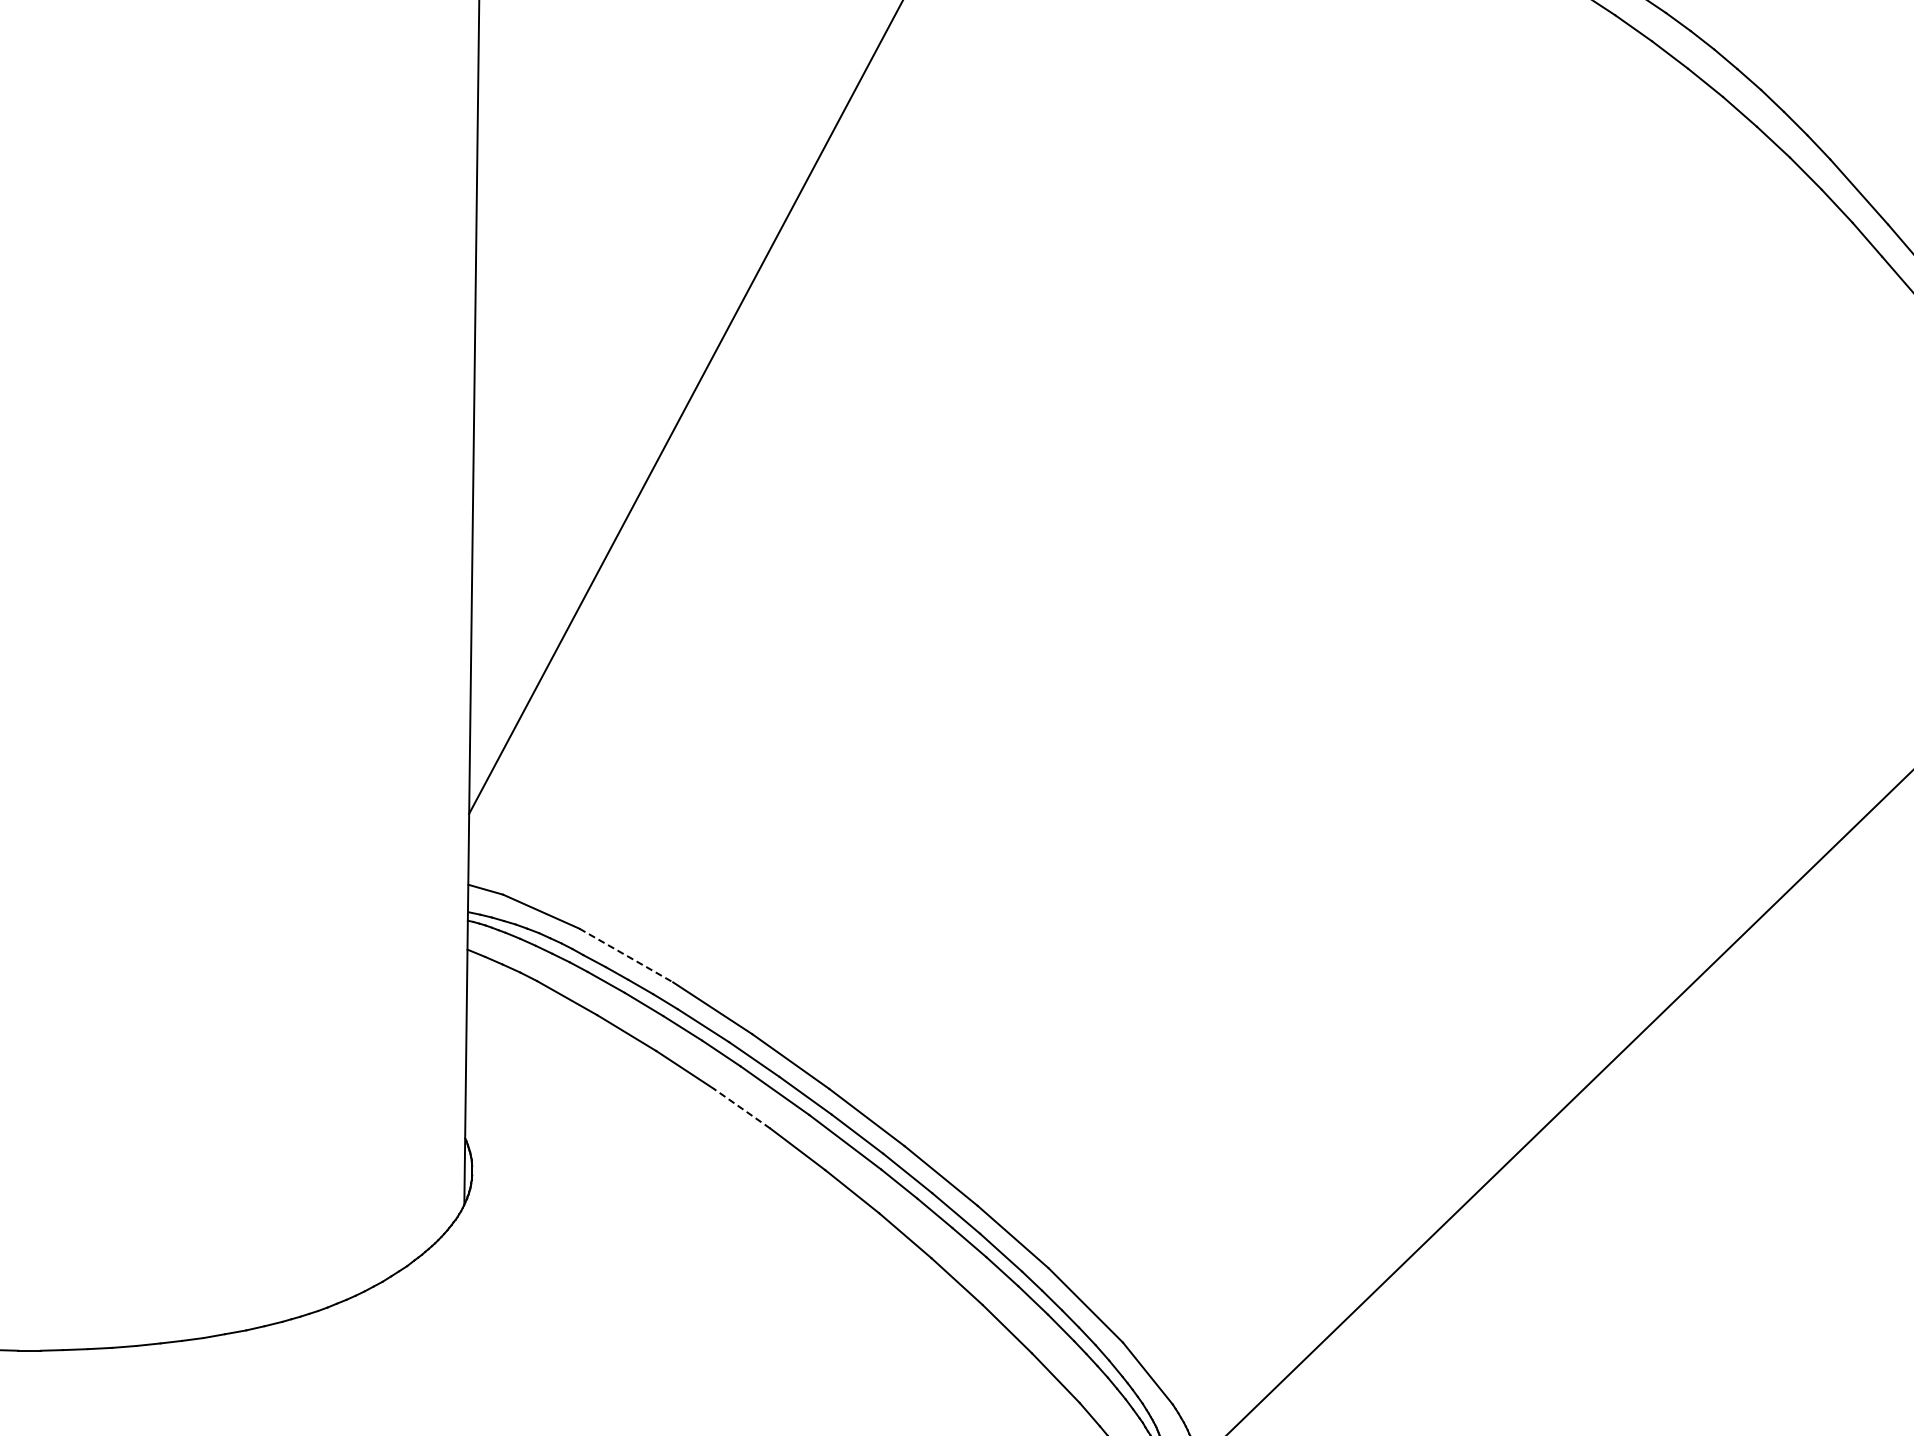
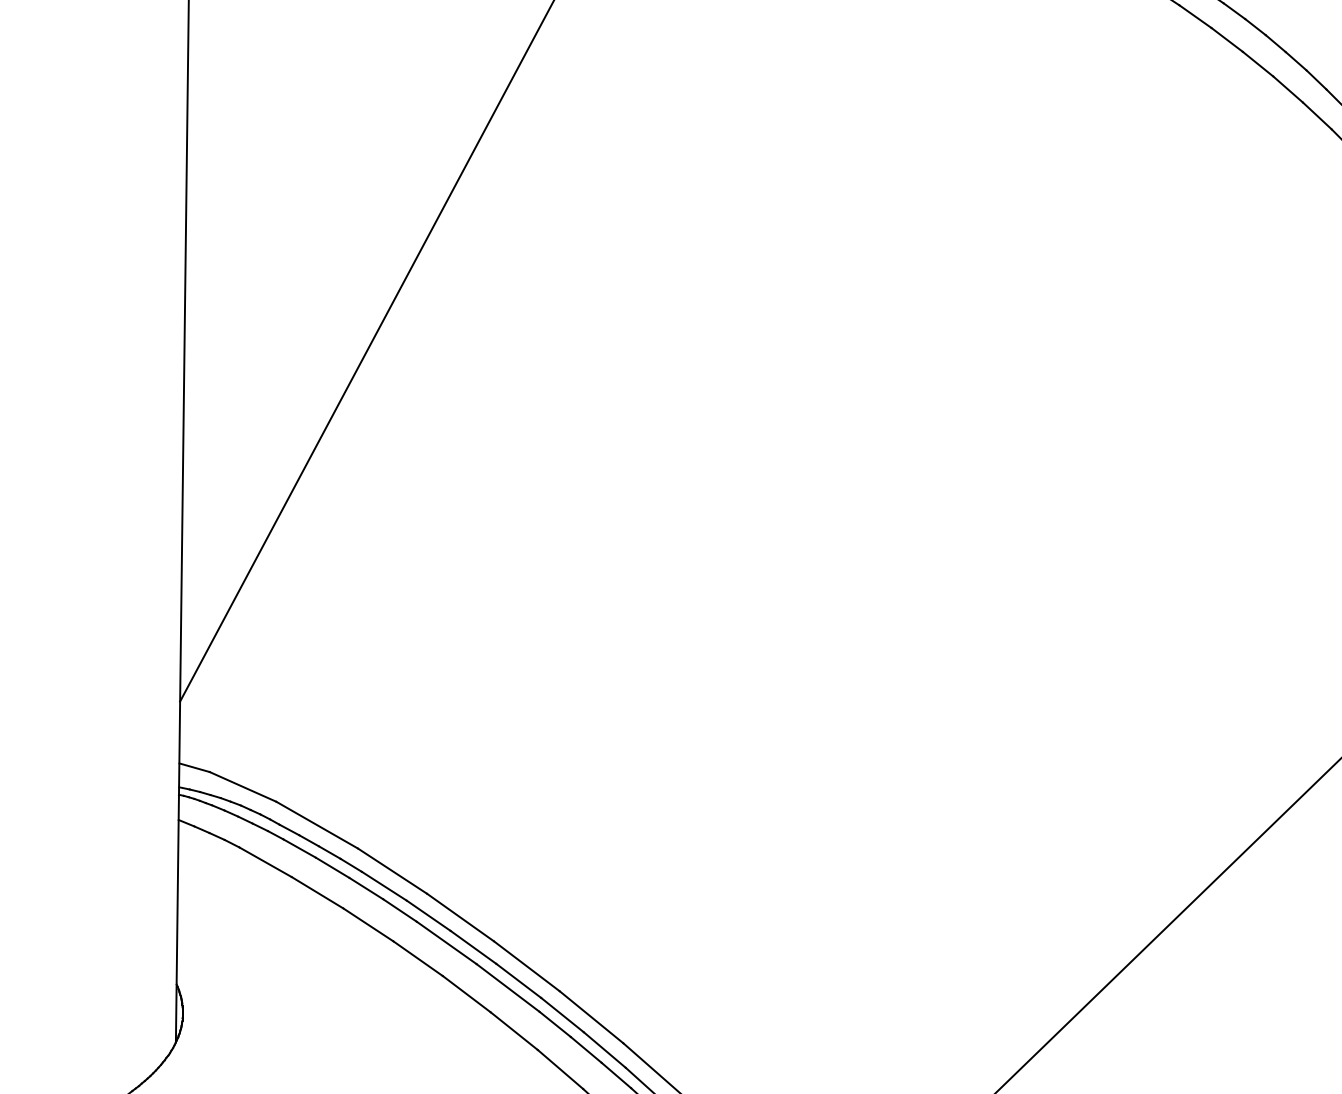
line: (626, 955) -> (317, 825), dashed -> solid
line: (742, 1108) -> (418, 958), dashed -> solid

